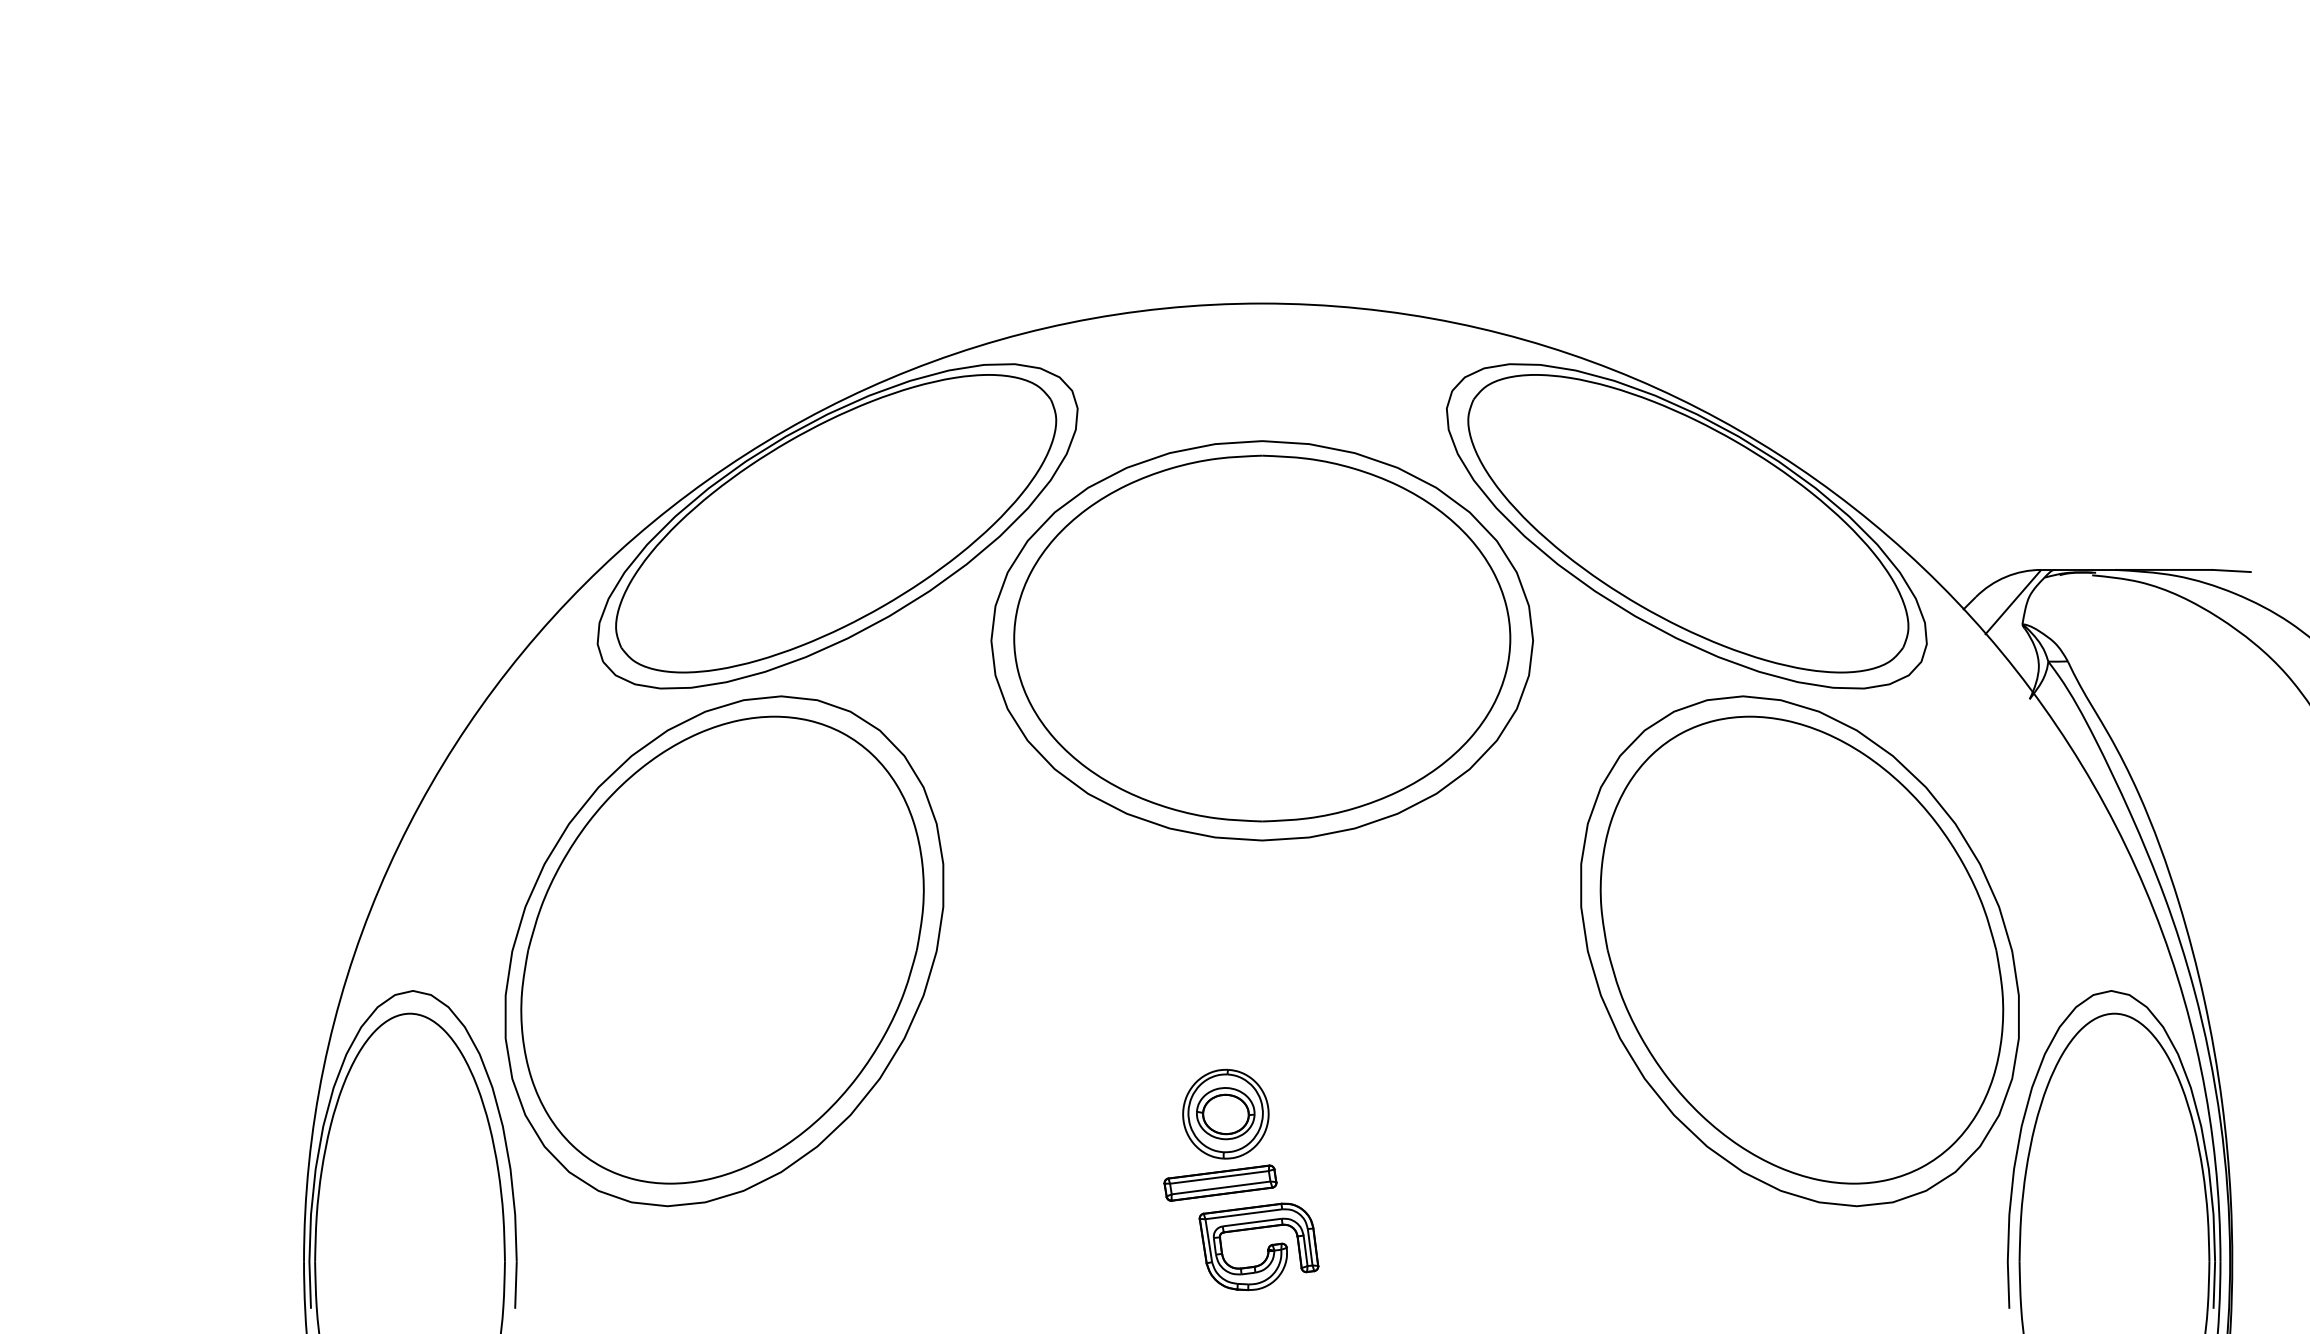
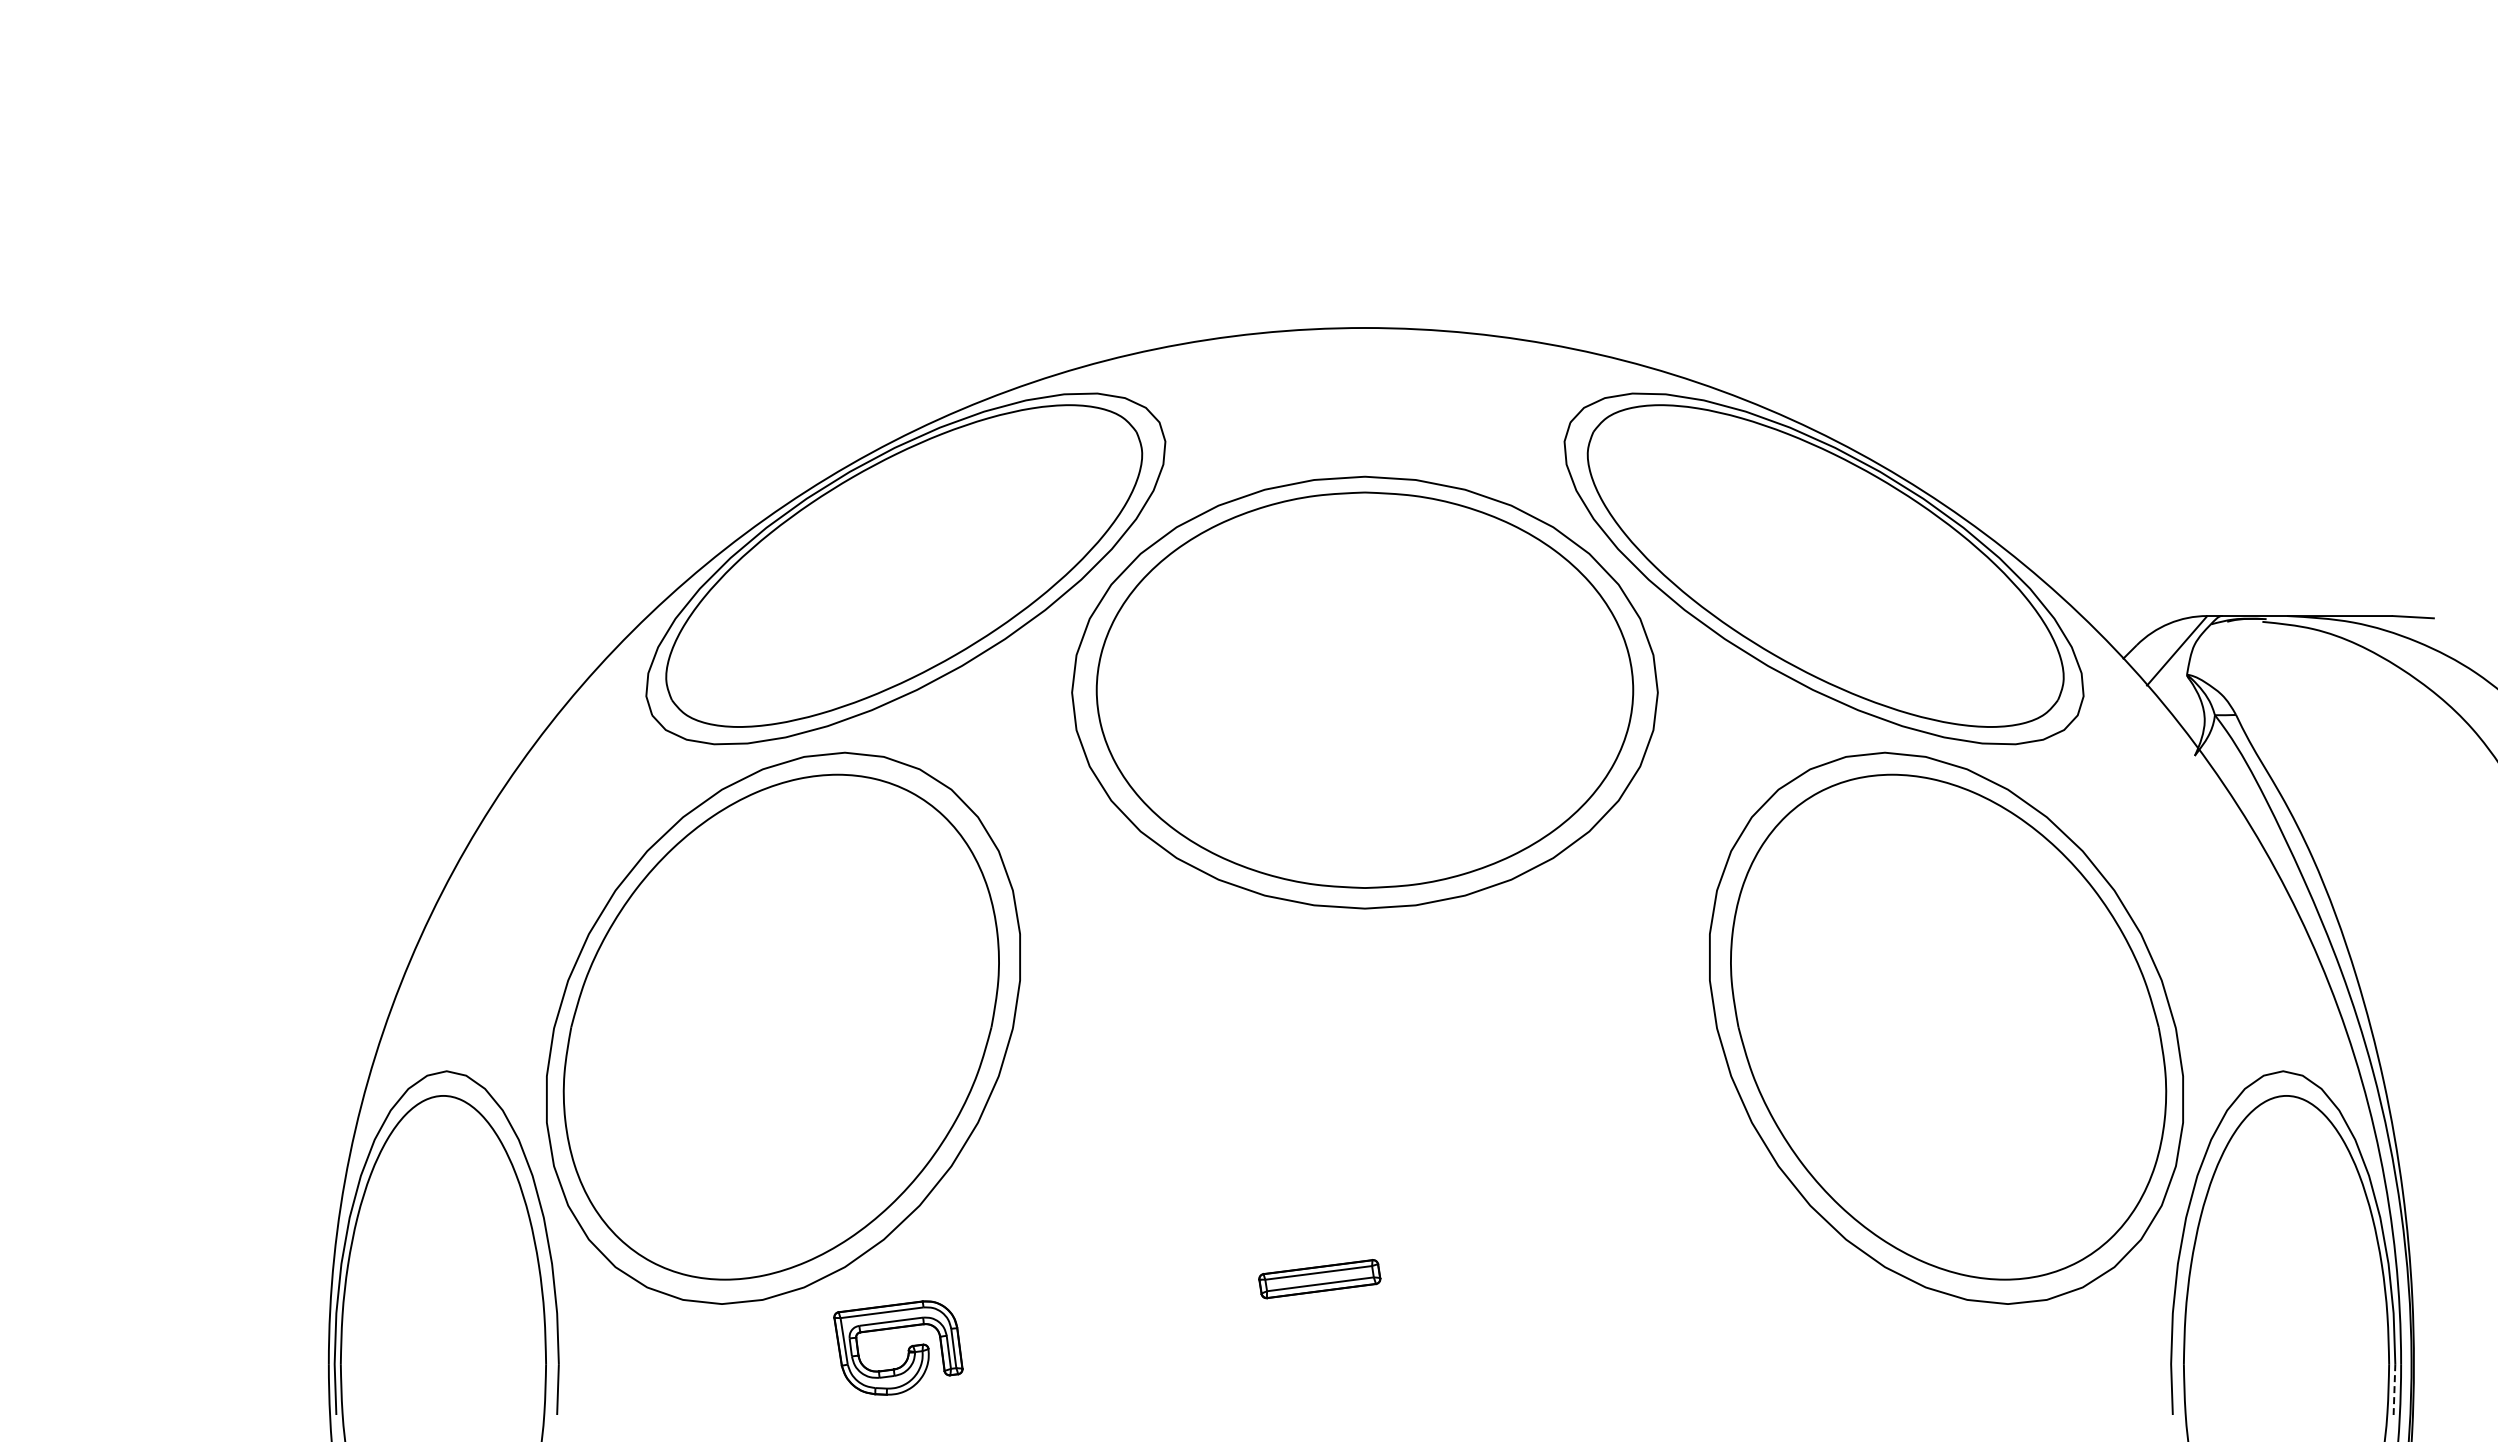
part: (1225, 1114) -> (1325, 1204), removed
part: (1267, 1249) -> (907, 1350), moved
line: (2214, 1286) -> (2394, 1390), solid -> dashed

